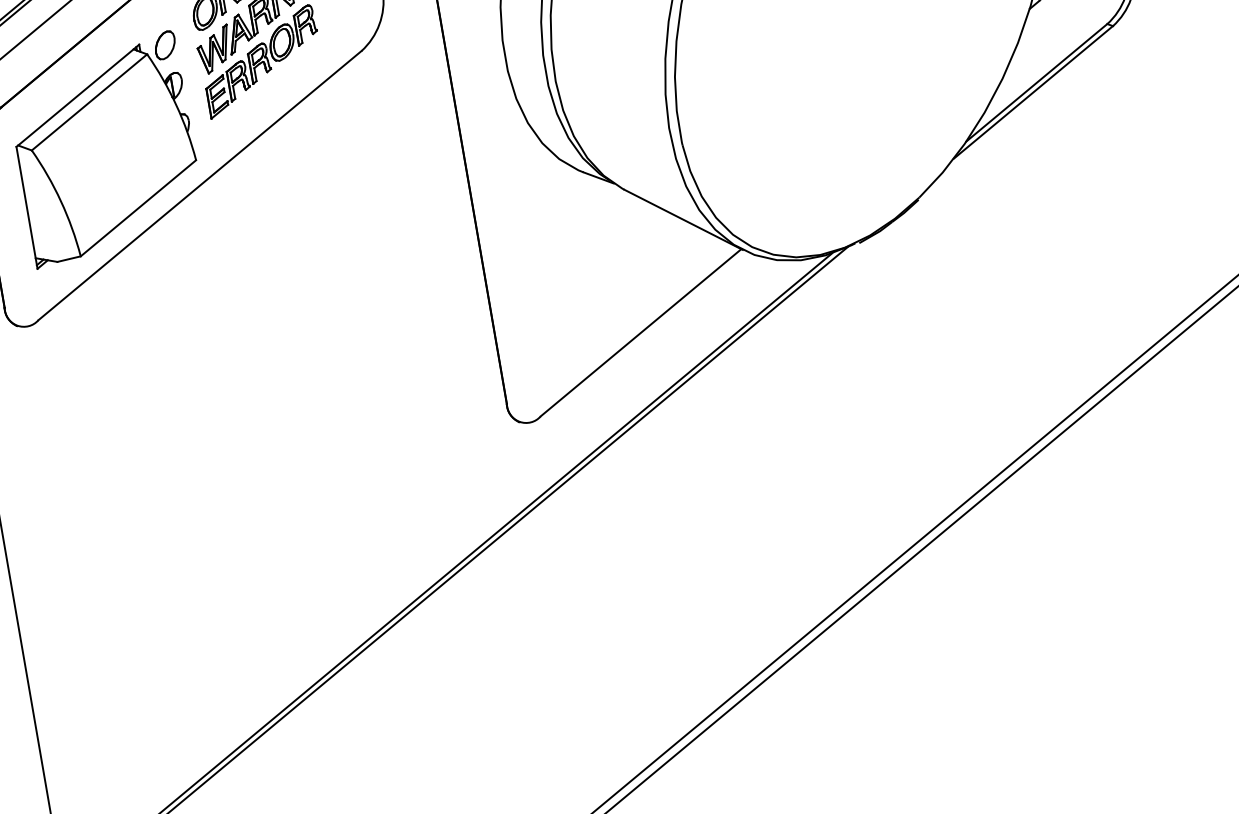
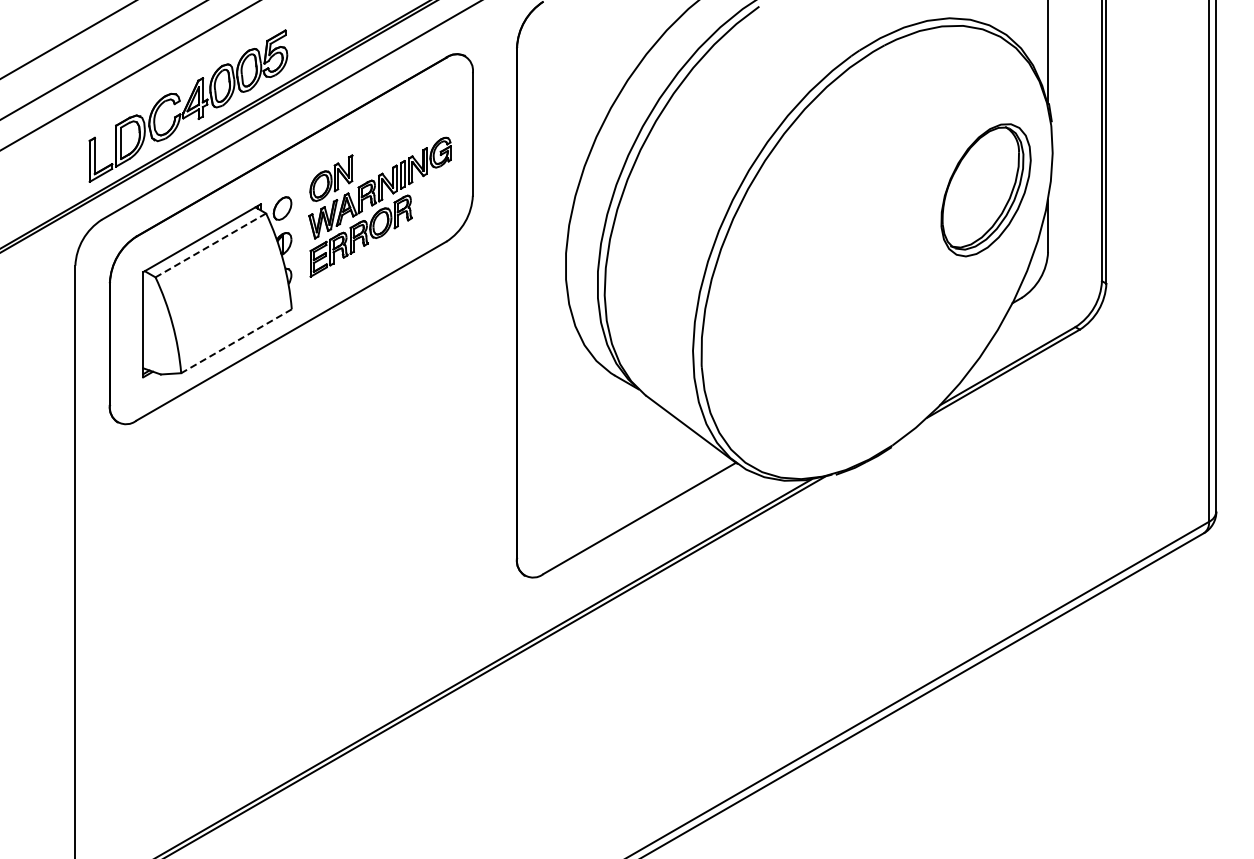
line: (89, 102) -> (210, 245), solid -> dashed
line: (138, 208) -> (236, 341), solid -> dashed

